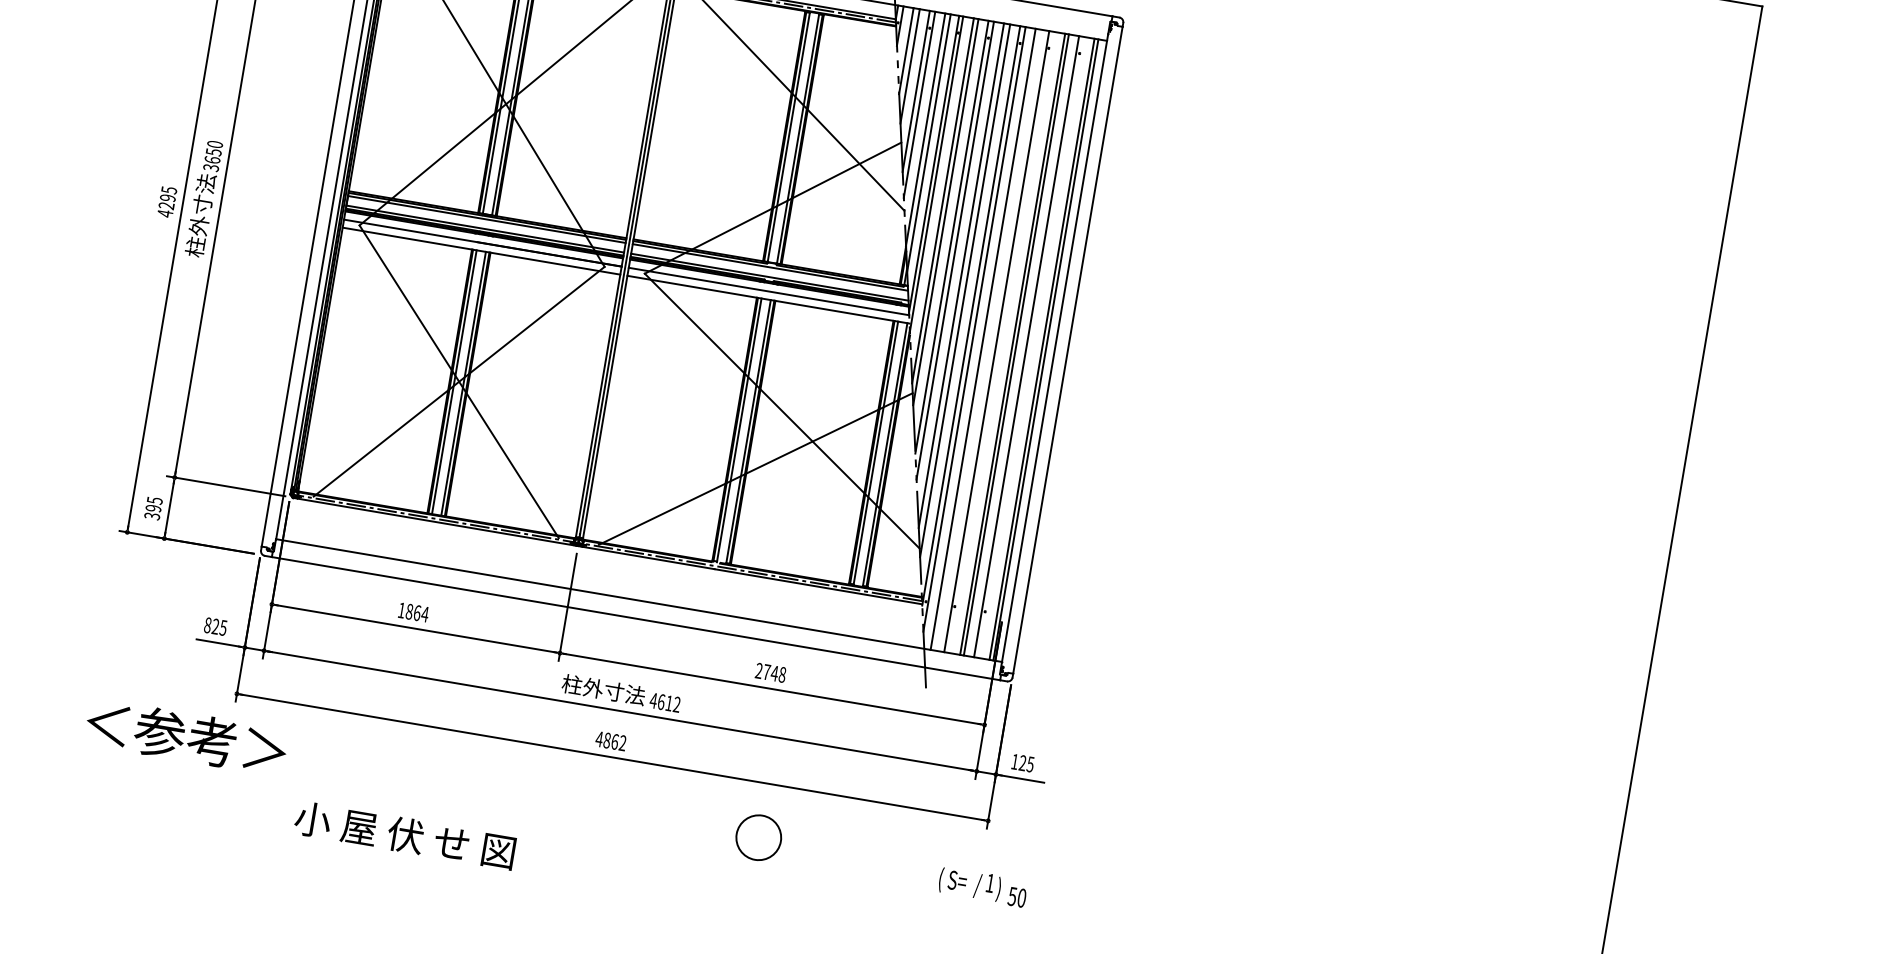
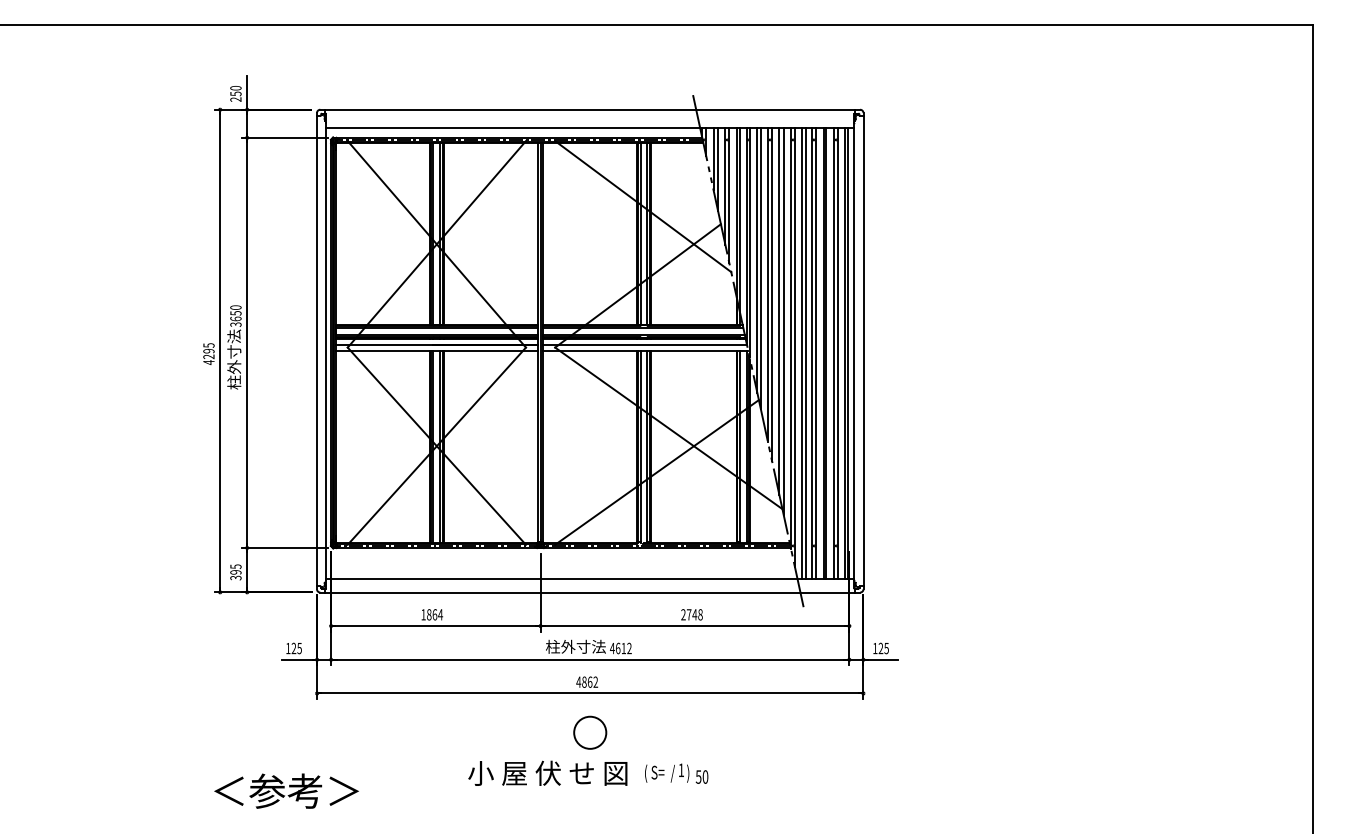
line: (988, 340) -> (806, 353), added
line: (1002, 342) -> (816, 353), added
line: (1031, 347) -> (837, 353), added
text: (208, 625) -> (288, 648), 825 -> 125
text: (186, 736) -> (286, 790), moved
text: (404, 834) -> (547, 772), moved
circle: (759, 837) -> (590, 732), moved
text: (982, 886) -> (676, 773), moved

